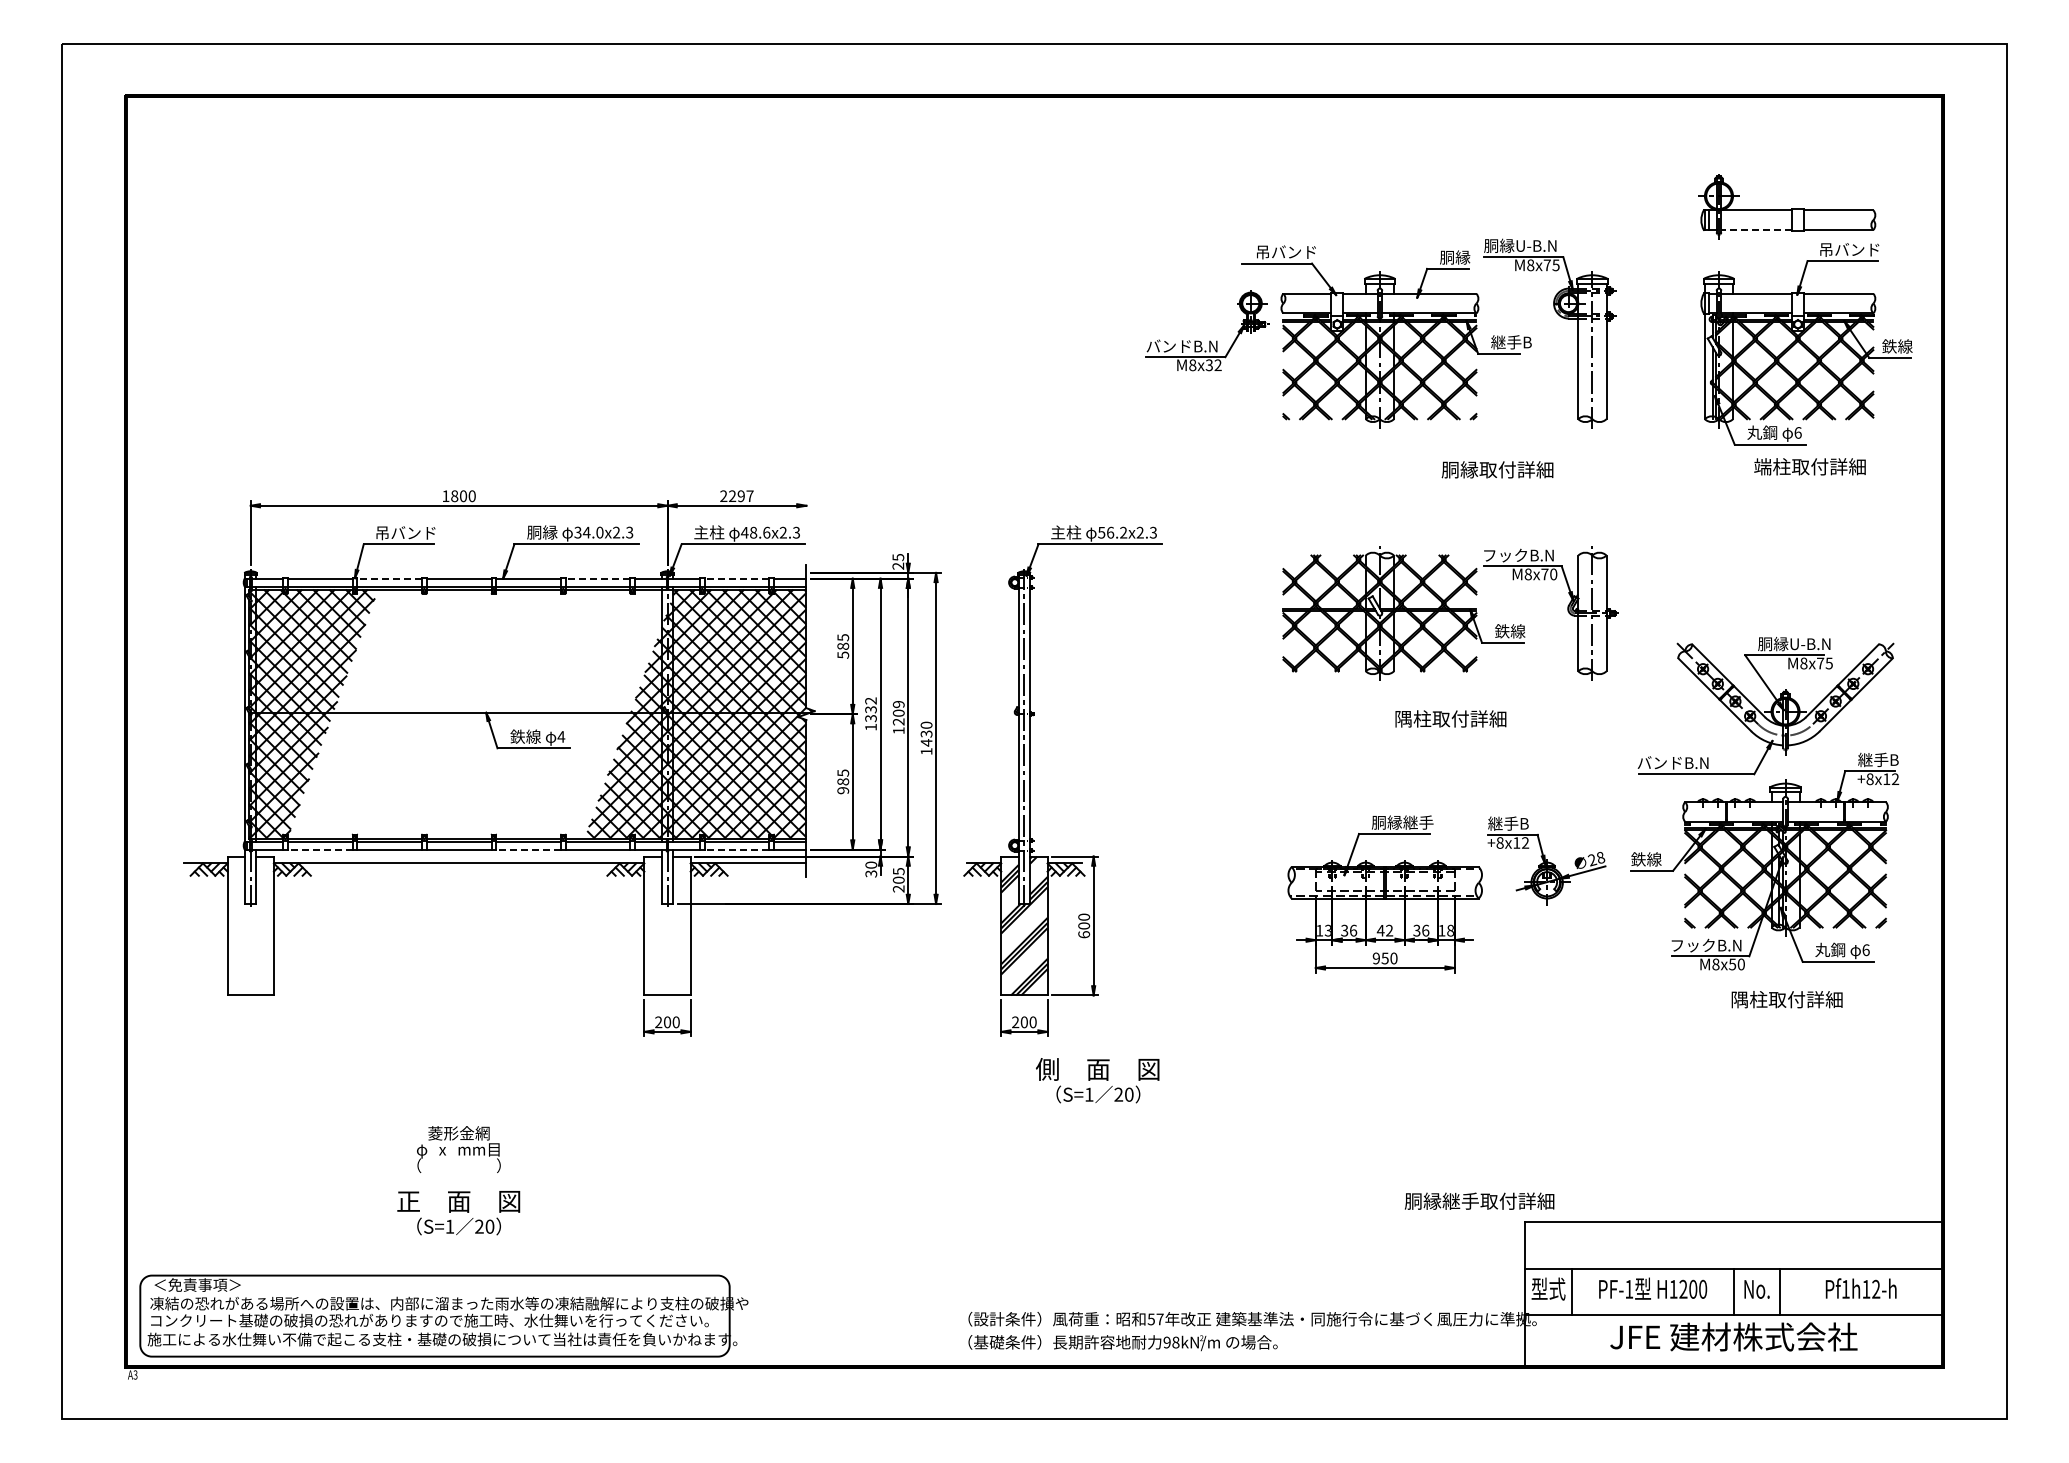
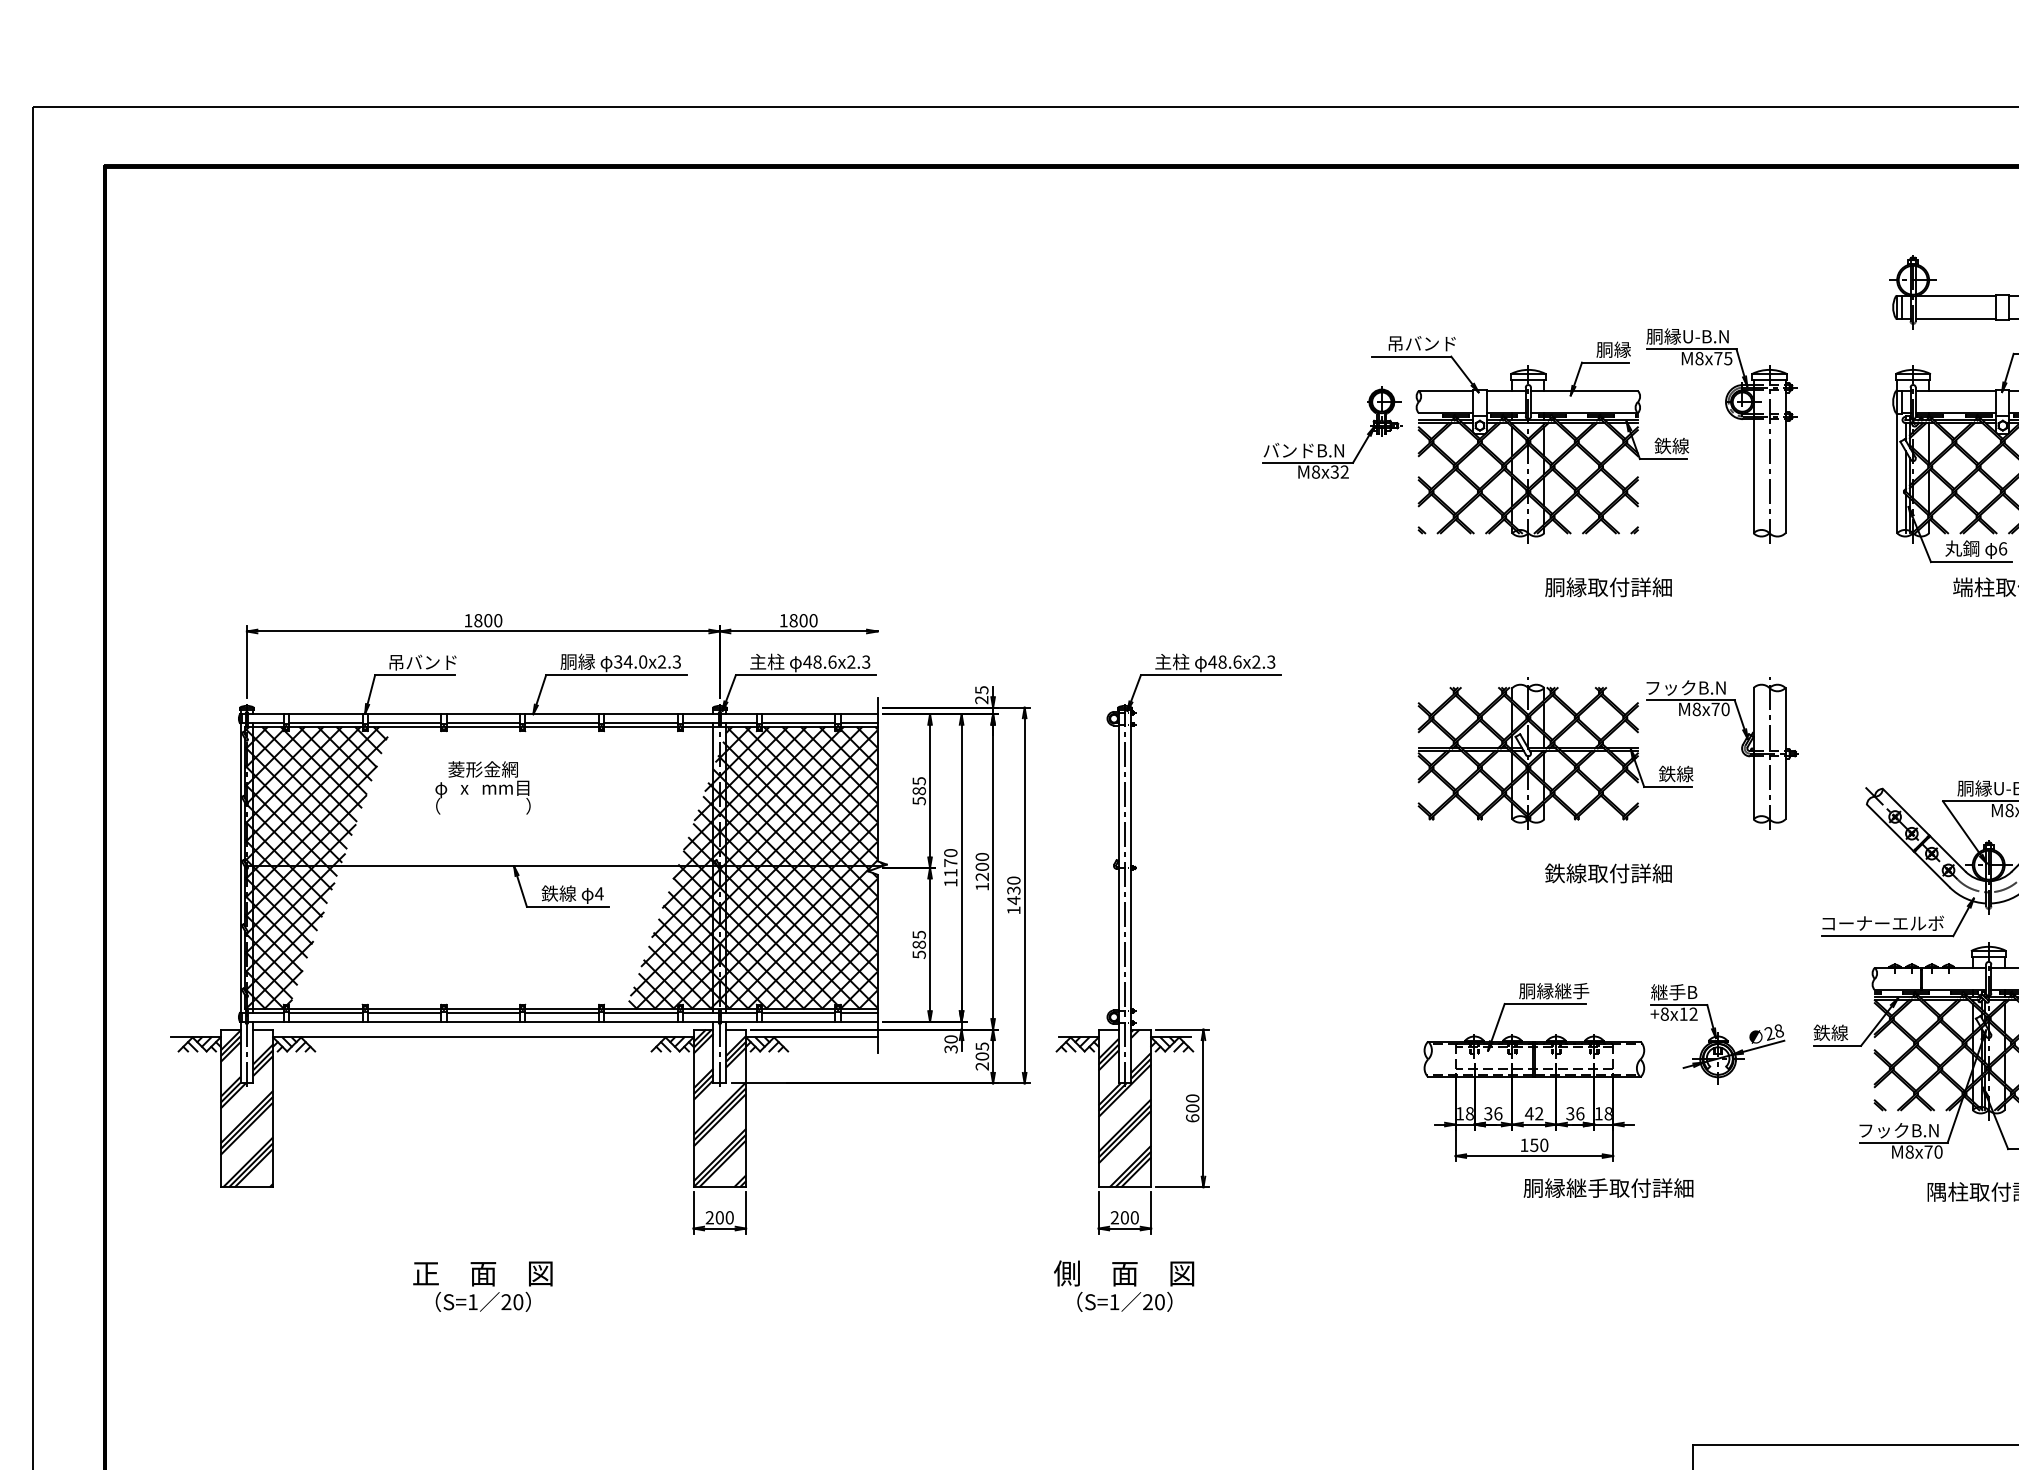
line: (1756, 230) -> (1955, 319), dashed -> solid
text: (1511, 342) -> (1677, 446), 継手B -> 鉄線
text: (1497, 469) -> (1608, 586), moved
text: (736, 496) -> (798, 620), 2297 -> 1800
text: (1112, 532) -> (1224, 661), 56.2x2.3 -> 48.6x2.3
line: (389, 578) -> (404, 714), dashed -> solid
line: (597, 578) -> (640, 714), dashed -> solid
line: (736, 578) -> (798, 714), dashed -> solid
text: (898, 704) -> (982, 857), 1209 -> 1200
text: (870, 709) -> (950, 862), 1332 -> 1170
text: (1412, 718) -> (1565, 872), 隅柱取付詳細 -> 鉄線取付詳細
text: (1691, 762) -> (1881, 922), バンドB.N -> コーナーエルボ
text: (842, 790) -> (918, 954), 985 -> 585
line: (319, 849) -> (324, 1021), dashed -> solid
line: (528, 849) -> (562, 1021), dashed -> solid
line: (736, 849) -> (798, 1021), dashed -> solid
hatch: (667, 925) -> (719, 1107), added
hatch: (250, 926) -> (246, 1108), added
text: (1327, 930) -> (1468, 1113), 13 -> 18
text: (1375, 958) -> (1523, 1145), 950 -> 150
text: (1732, 964) -> (1928, 1152), M8x50 -> M8x70
text: (1097, 1080) -> (1123, 1286), moved
text: (458, 1149) -> (482, 787), moved
text: (1479, 1200) -> (1608, 1187), moved
text: (458, 1213) -> (482, 1287), moved

